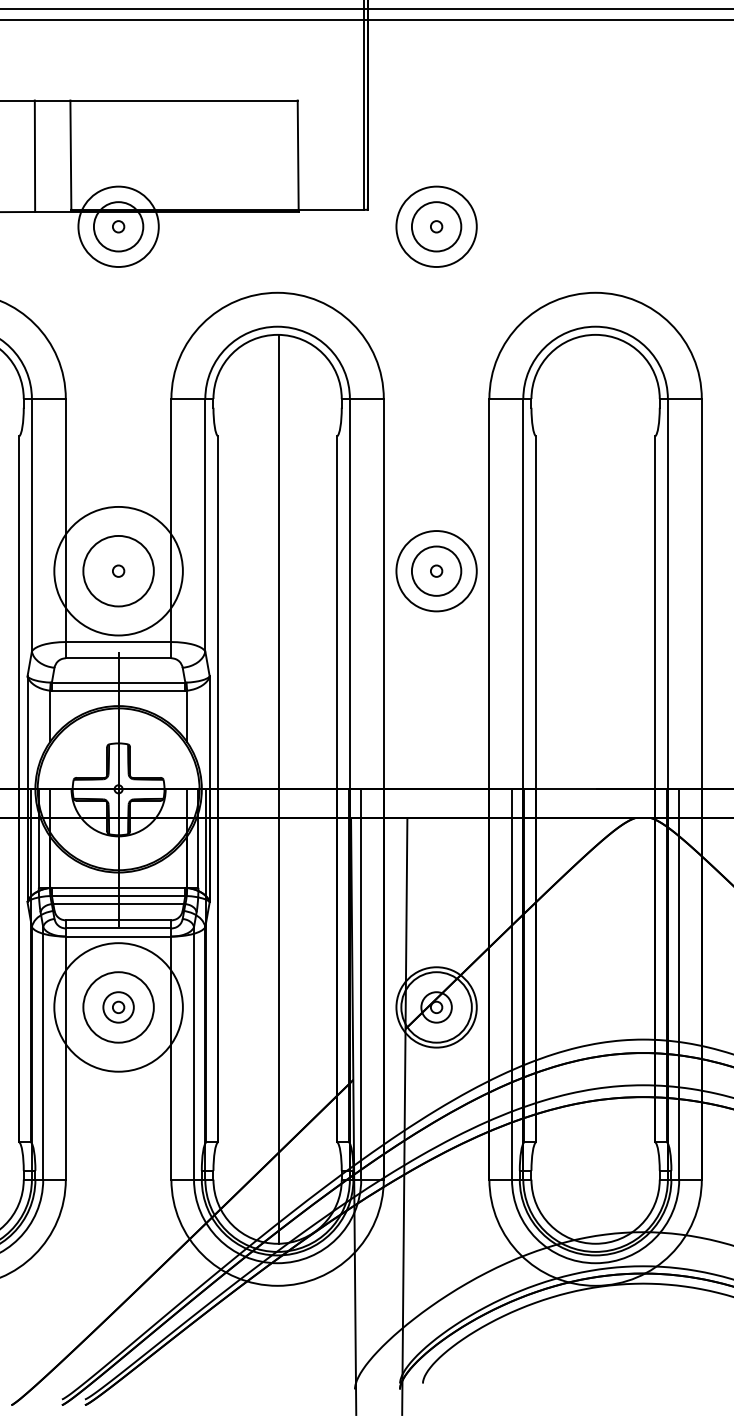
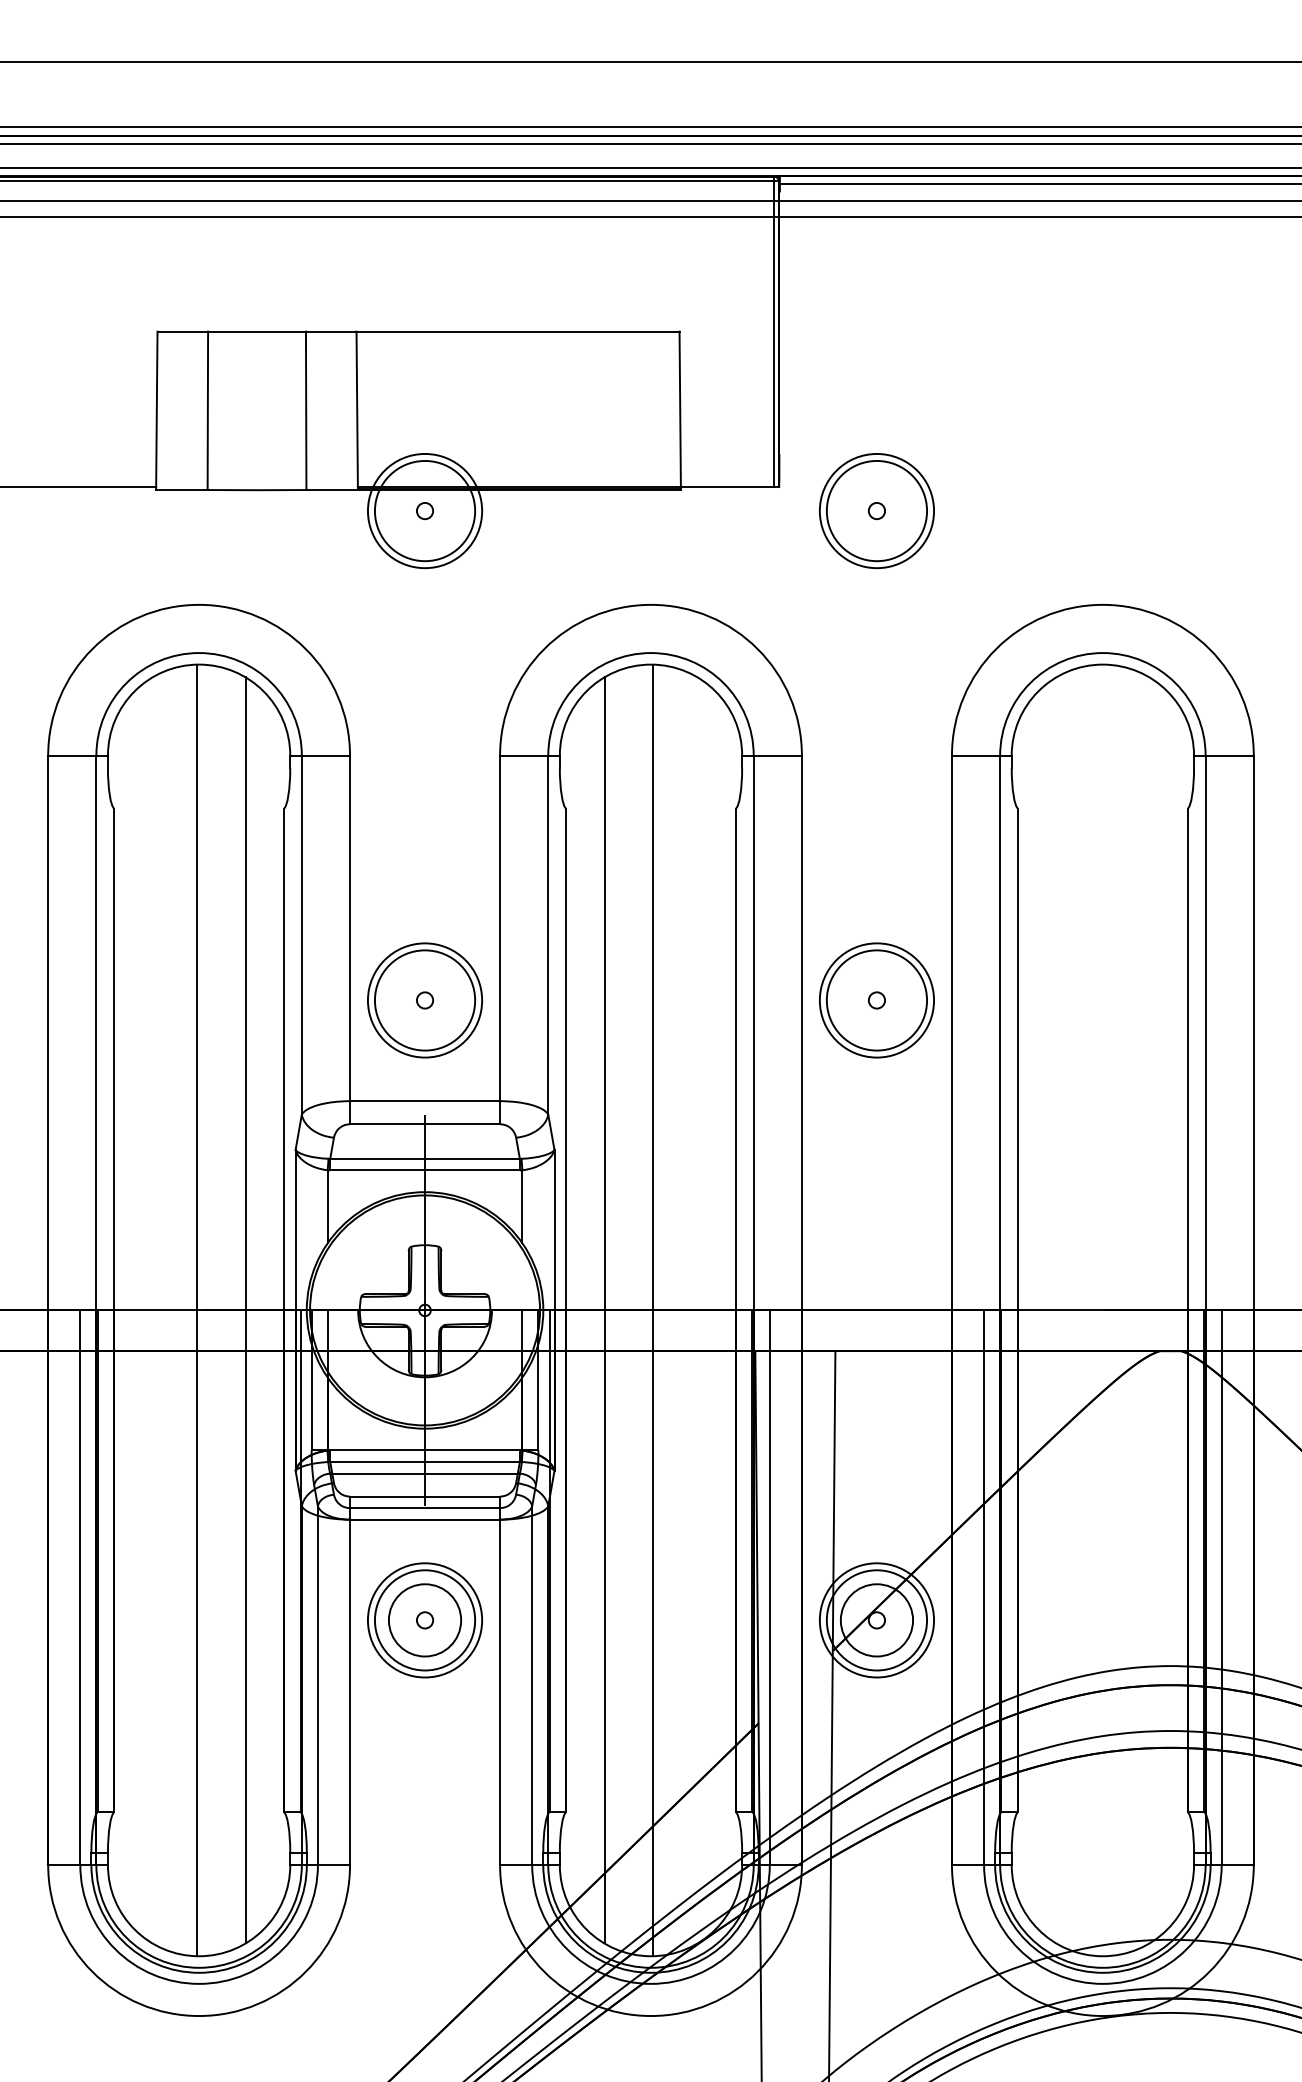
circle: (118, 226) -> (424, 510), size x1.43
circle: (436, 226) -> (876, 510), size x1.43
circle: (118, 571) -> (424, 1000), size x0.62
circle: (436, 571) -> (876, 1000), size x1.43
line: (244, 789) -> (604, 1310), added
circle: (118, 1007) -> (424, 1620), size x0.62
circle: (118, 1007) -> (424, 1620), size x1.67
circle: (436, 1007) -> (876, 1620), size x1.67

